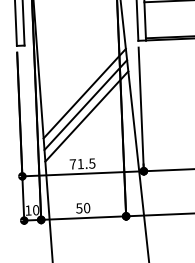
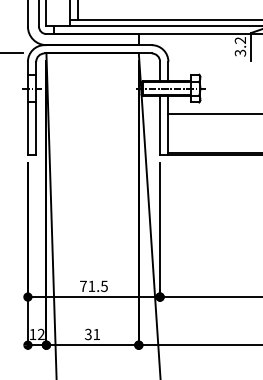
line: (84, 93) -> (99, 209), removed
line: (85, 105) -> (99, 222), removed
line: (86, 116) -> (100, 234), removed
text: (83, 208) -> (92, 334), 50 -> 31
text: (35, 210) -> (40, 334), 10 -> 12

